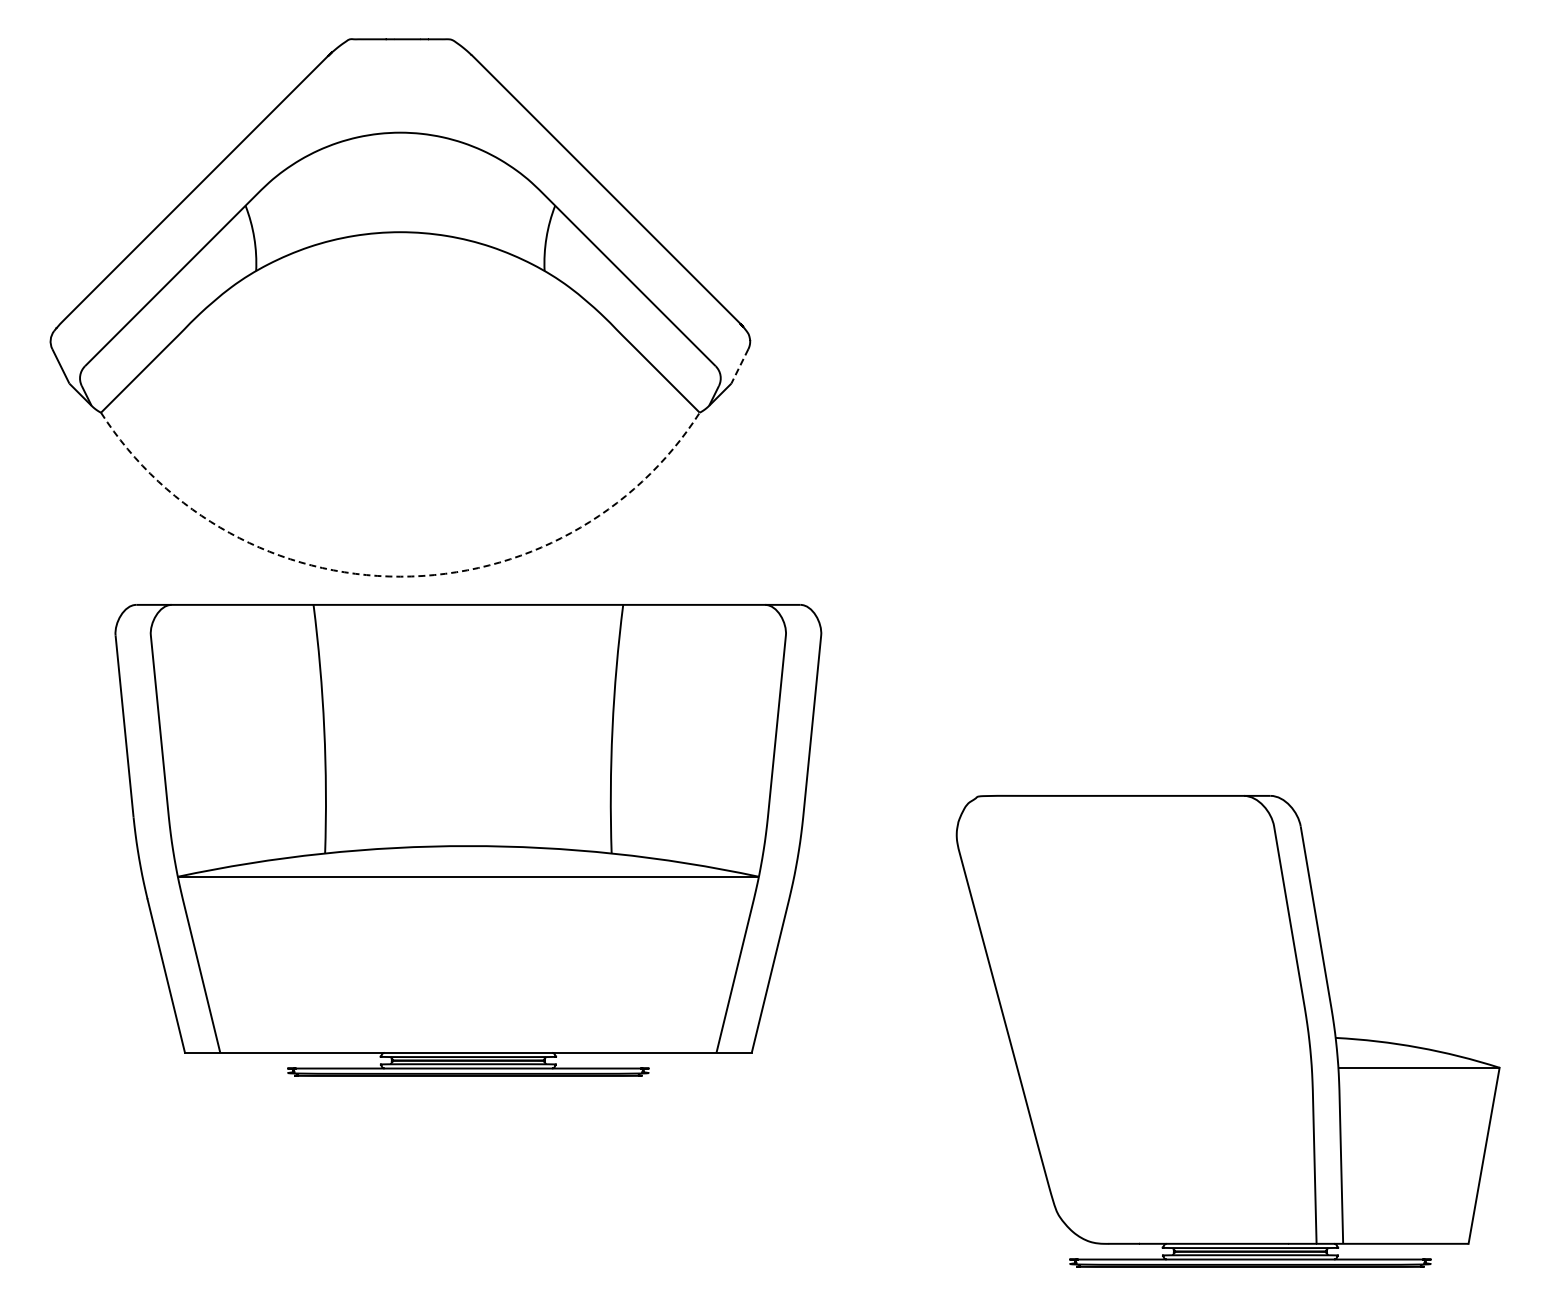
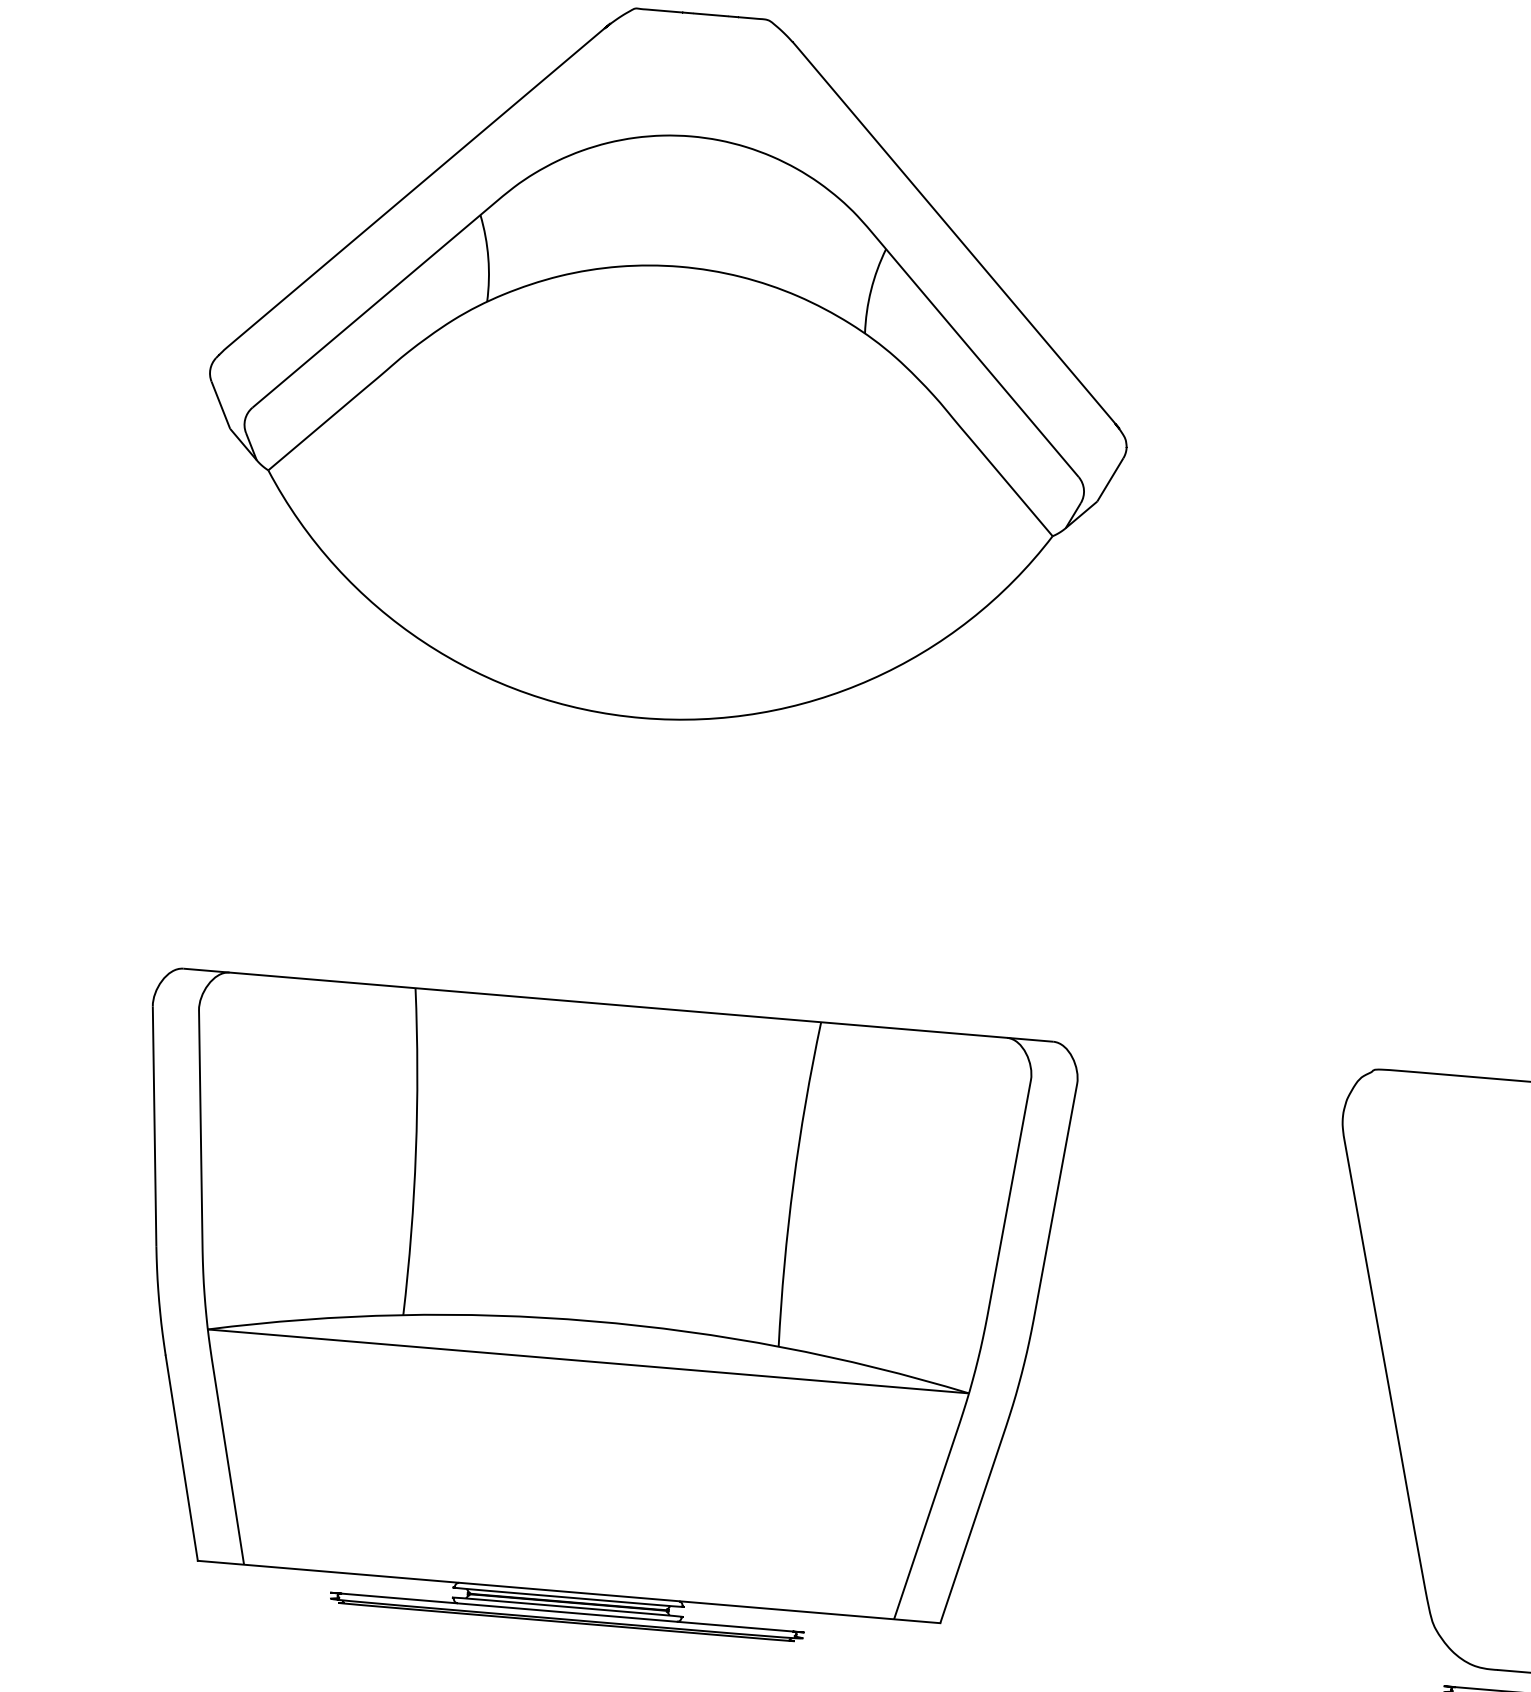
line: (739, 366) -> (1109, 480), dashed -> solid
arc: (400, 576) -> (642, 717), dashed -> solid
part: (468, 839) -> (592, 1312), moved

